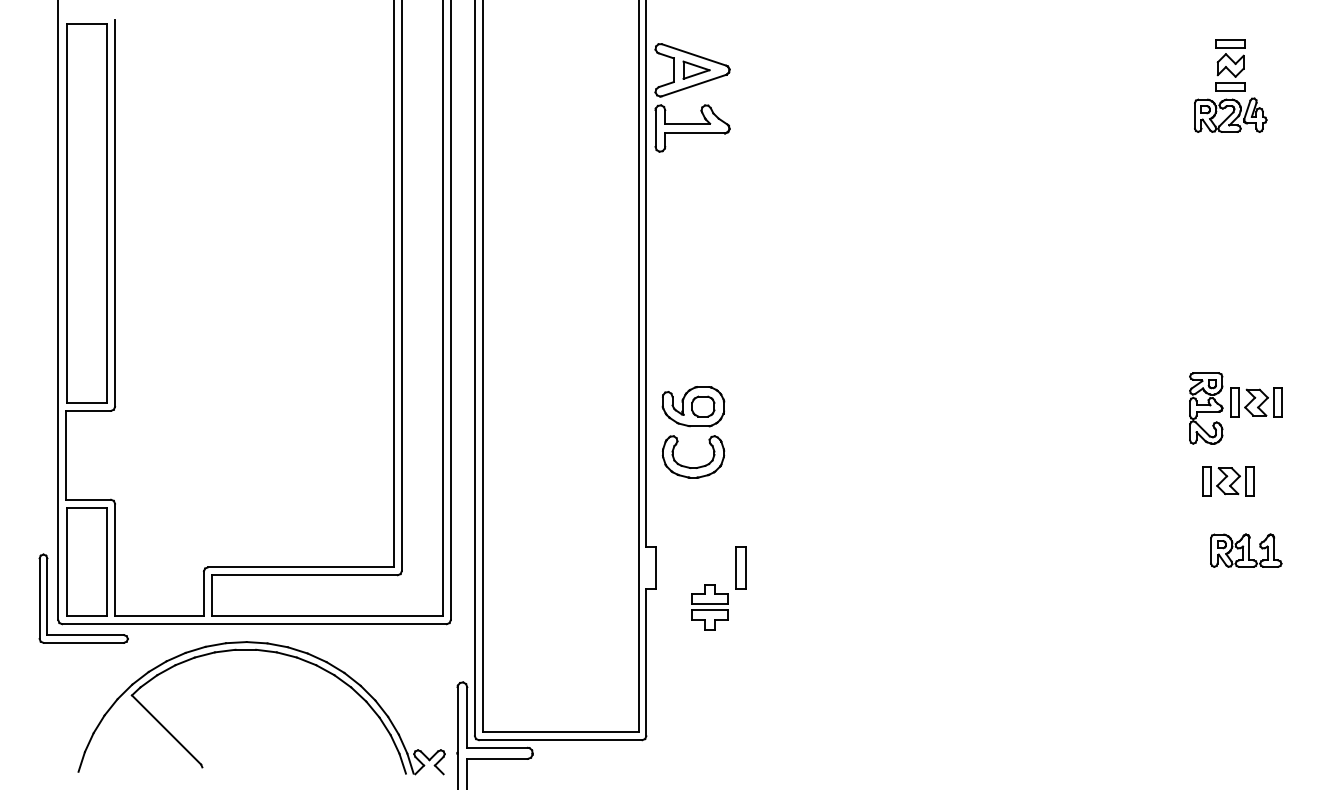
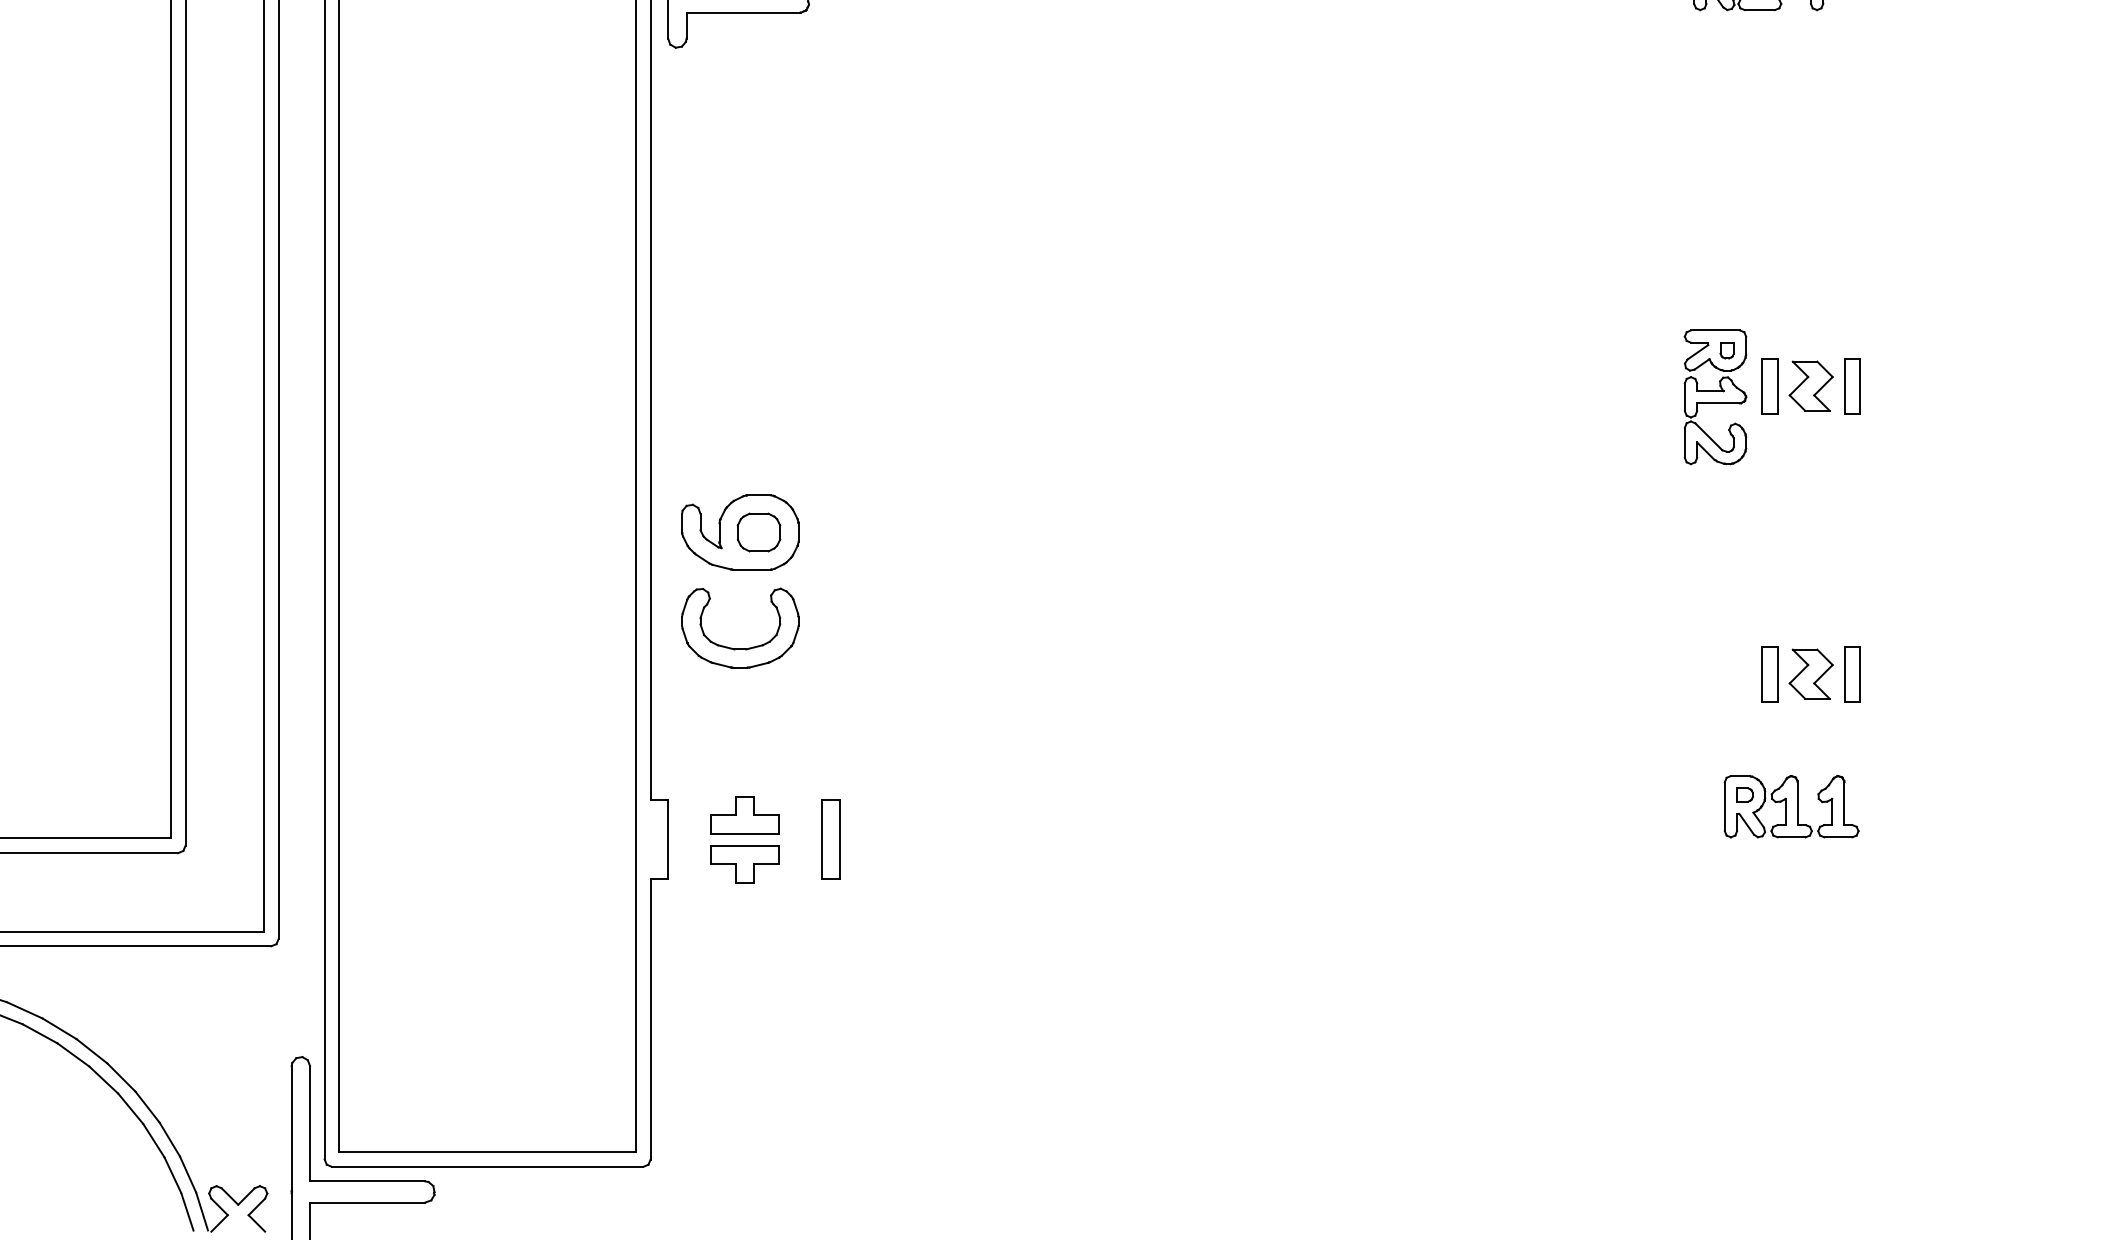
part: (1235, 408) -> (1771, 397), moved
part: (1228, 481) -> (1811, 674), moved
part: (709, 607) -> (744, 840), moved

